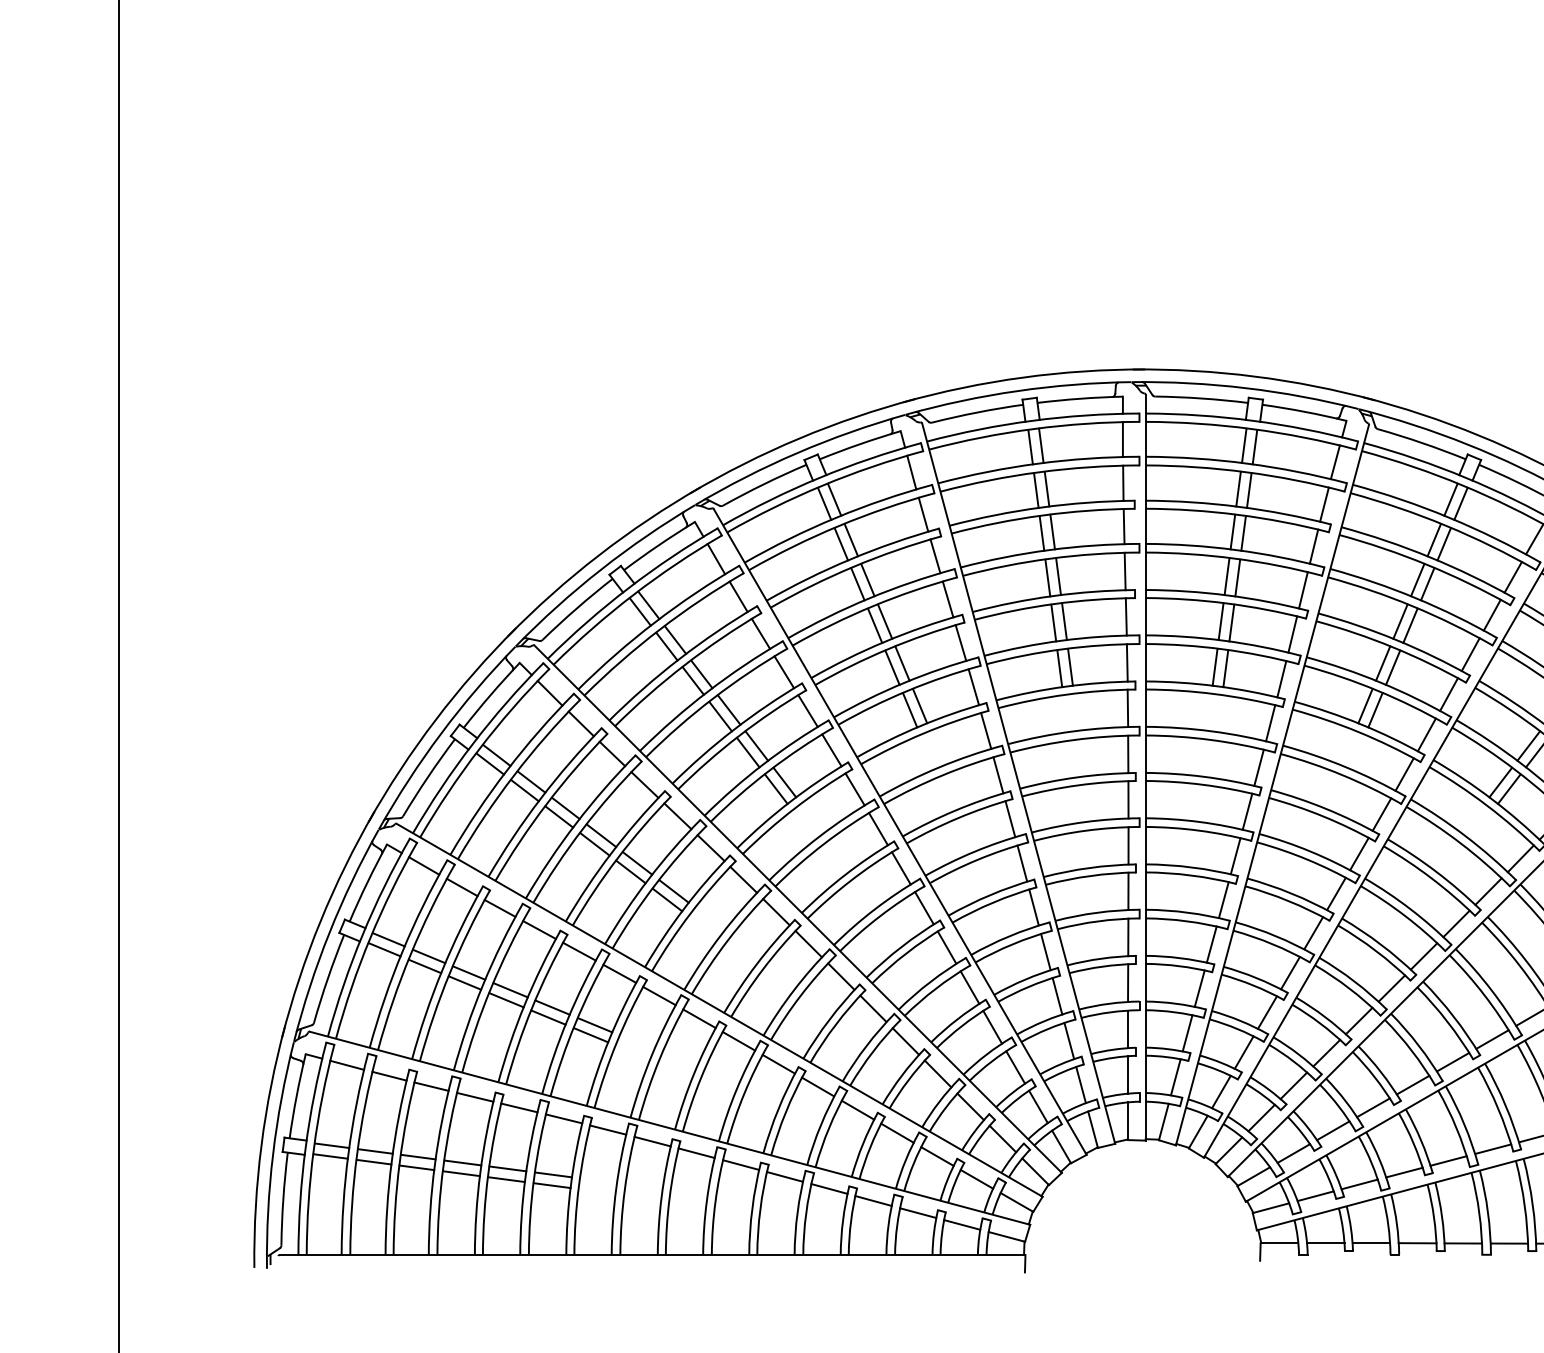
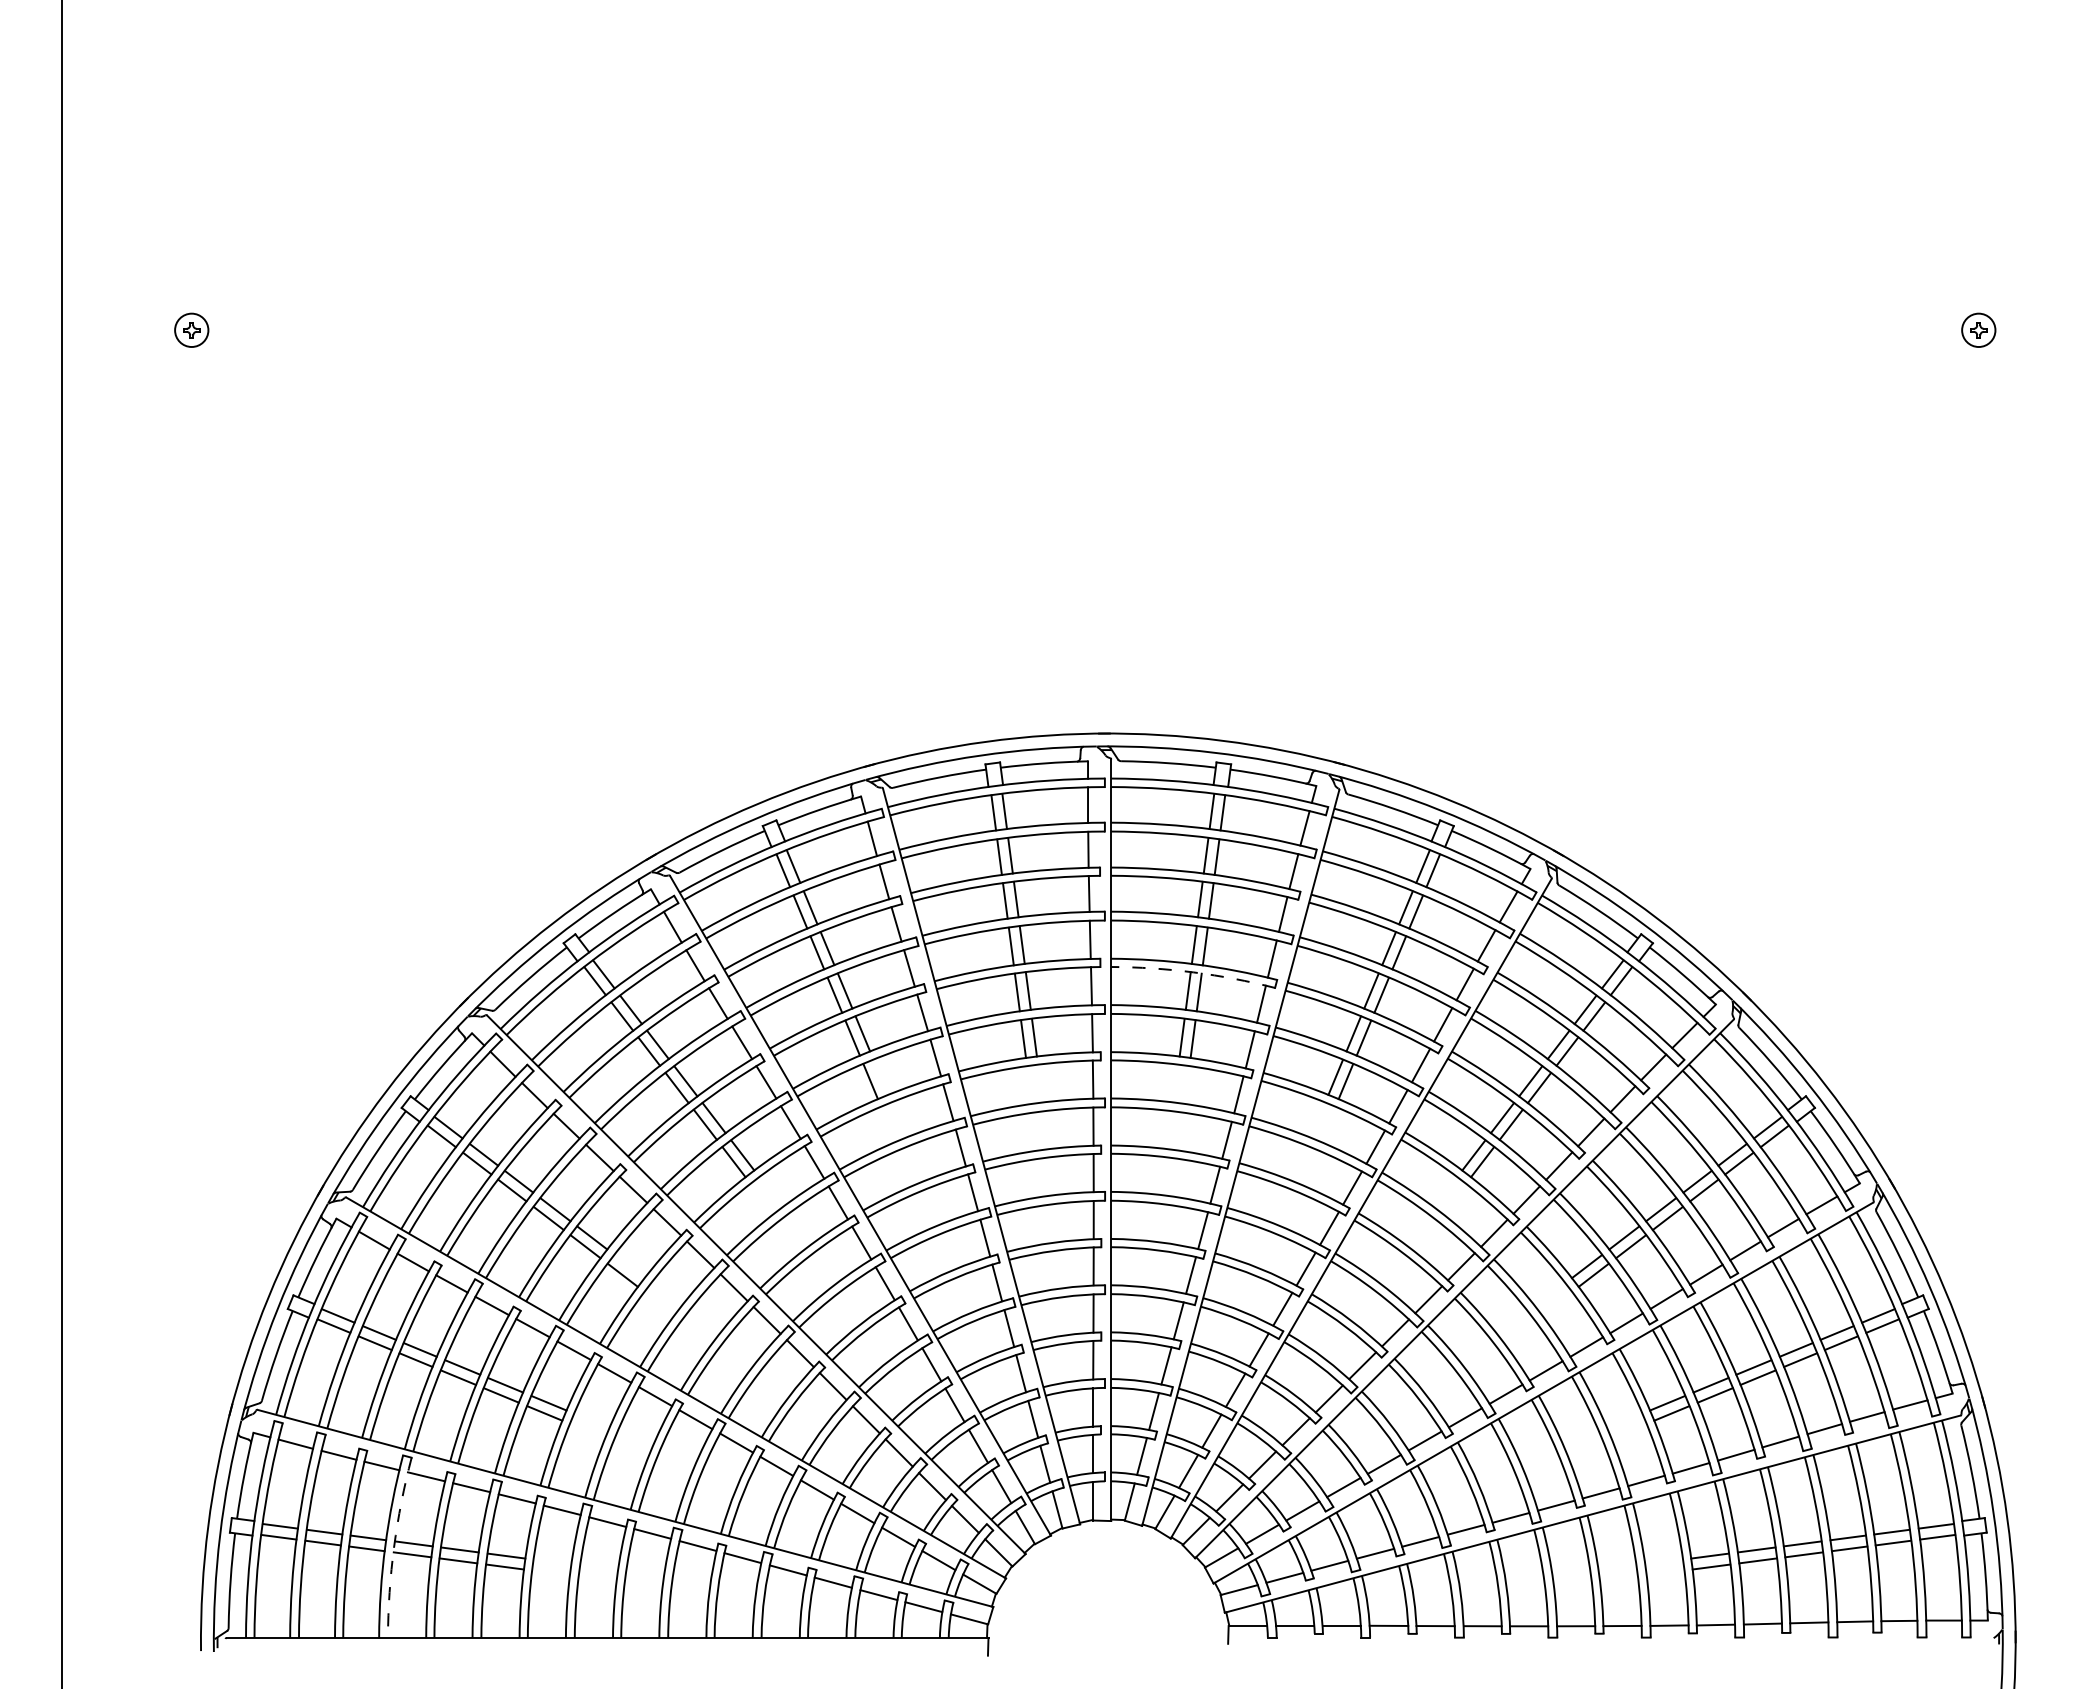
arc: (1226, 603) -> (1193, 972), solid -> dashed
line: (919, 705) -> (880, 1076), removed
line: (673, 891) -> (629, 1266), removed
arc: (443, 1166) -> (394, 1547), solid -> dashed

